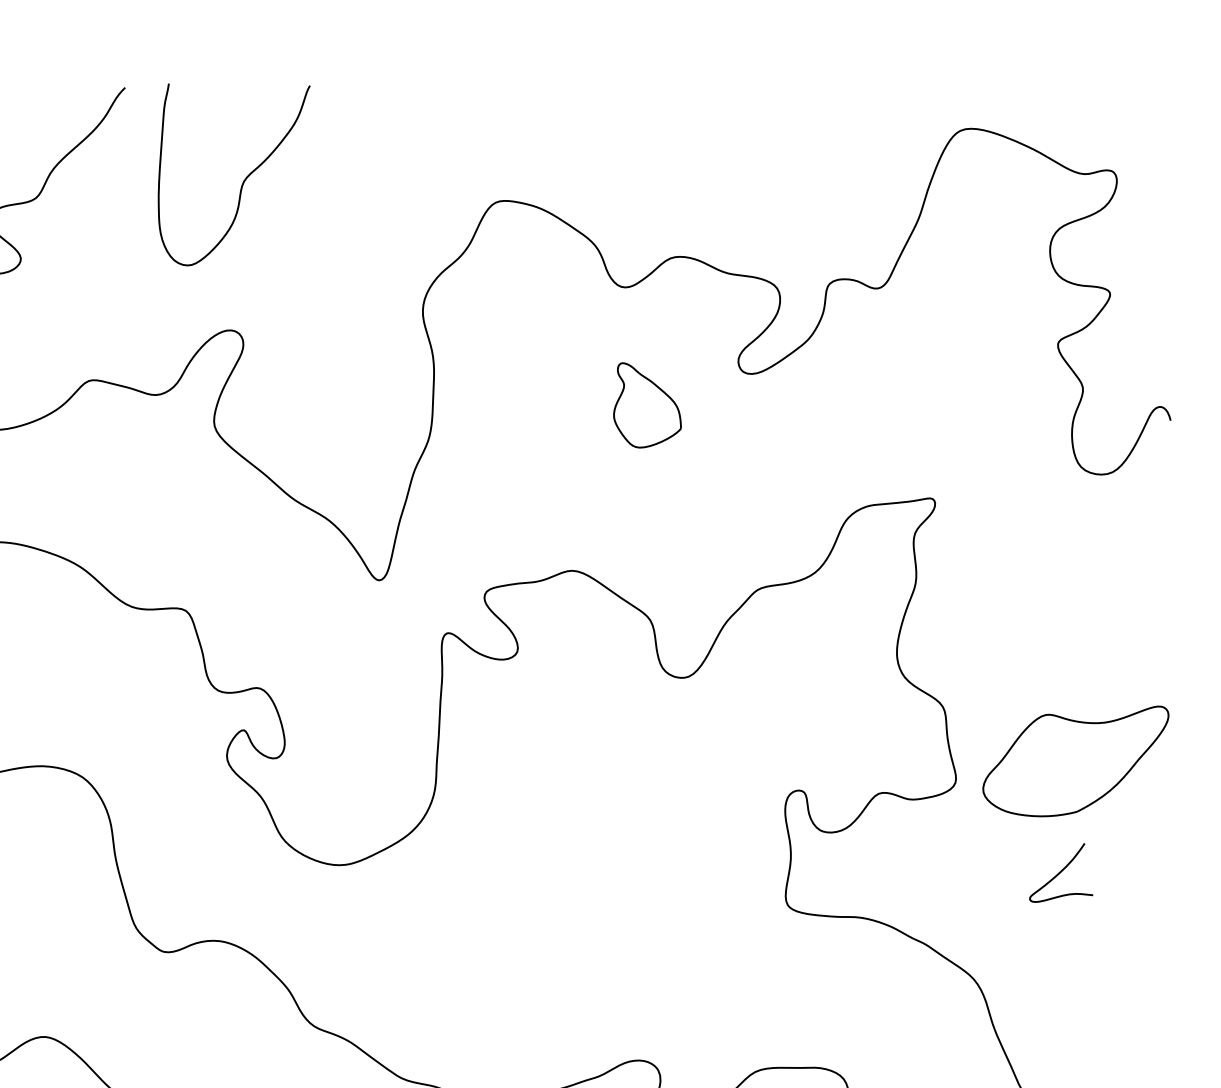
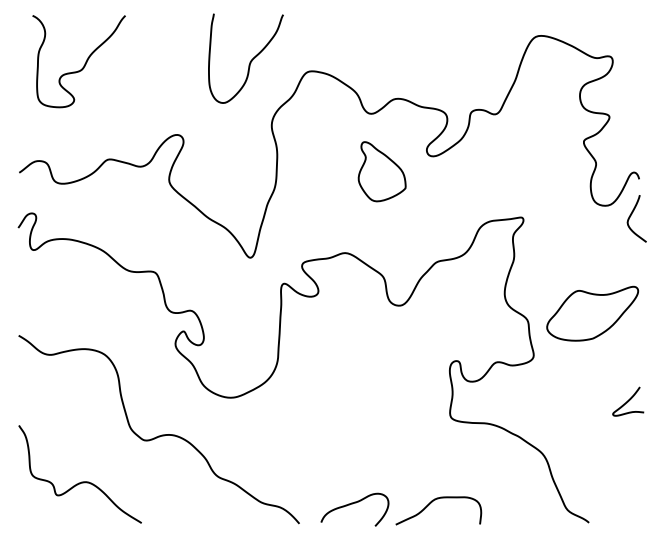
curve: (243, 178) -> (250, 60), moved
part: (646, 404) -> (381, 171), size x1.43
curve: (1156, 492) -> (632, 214), added
part: (1075, 760) -> (592, 313), moved
curve: (1061, 872) -> (628, 401), moved

